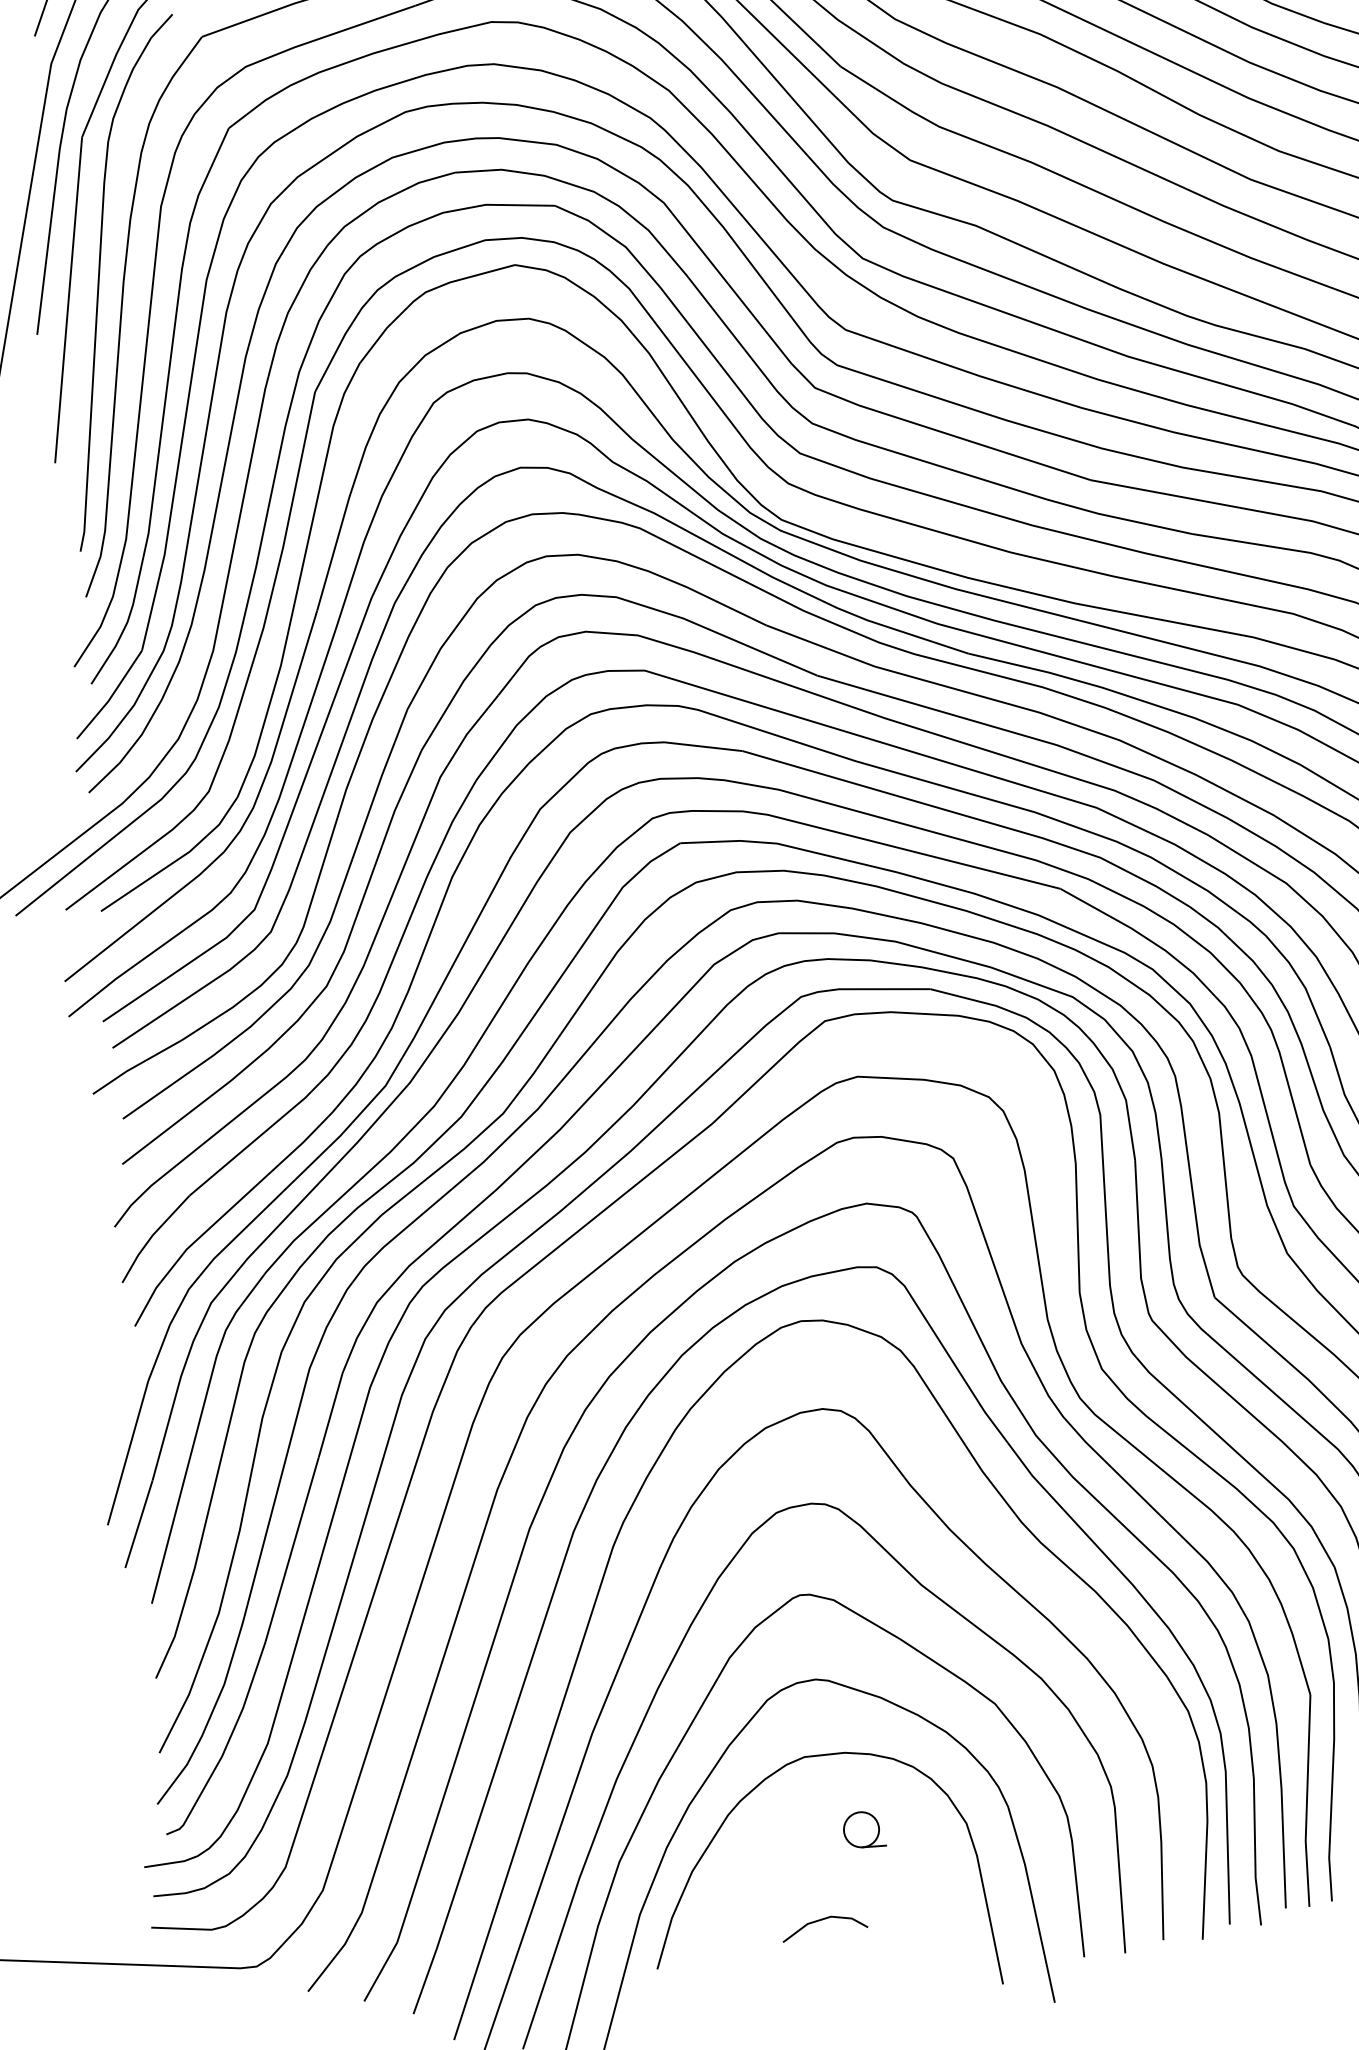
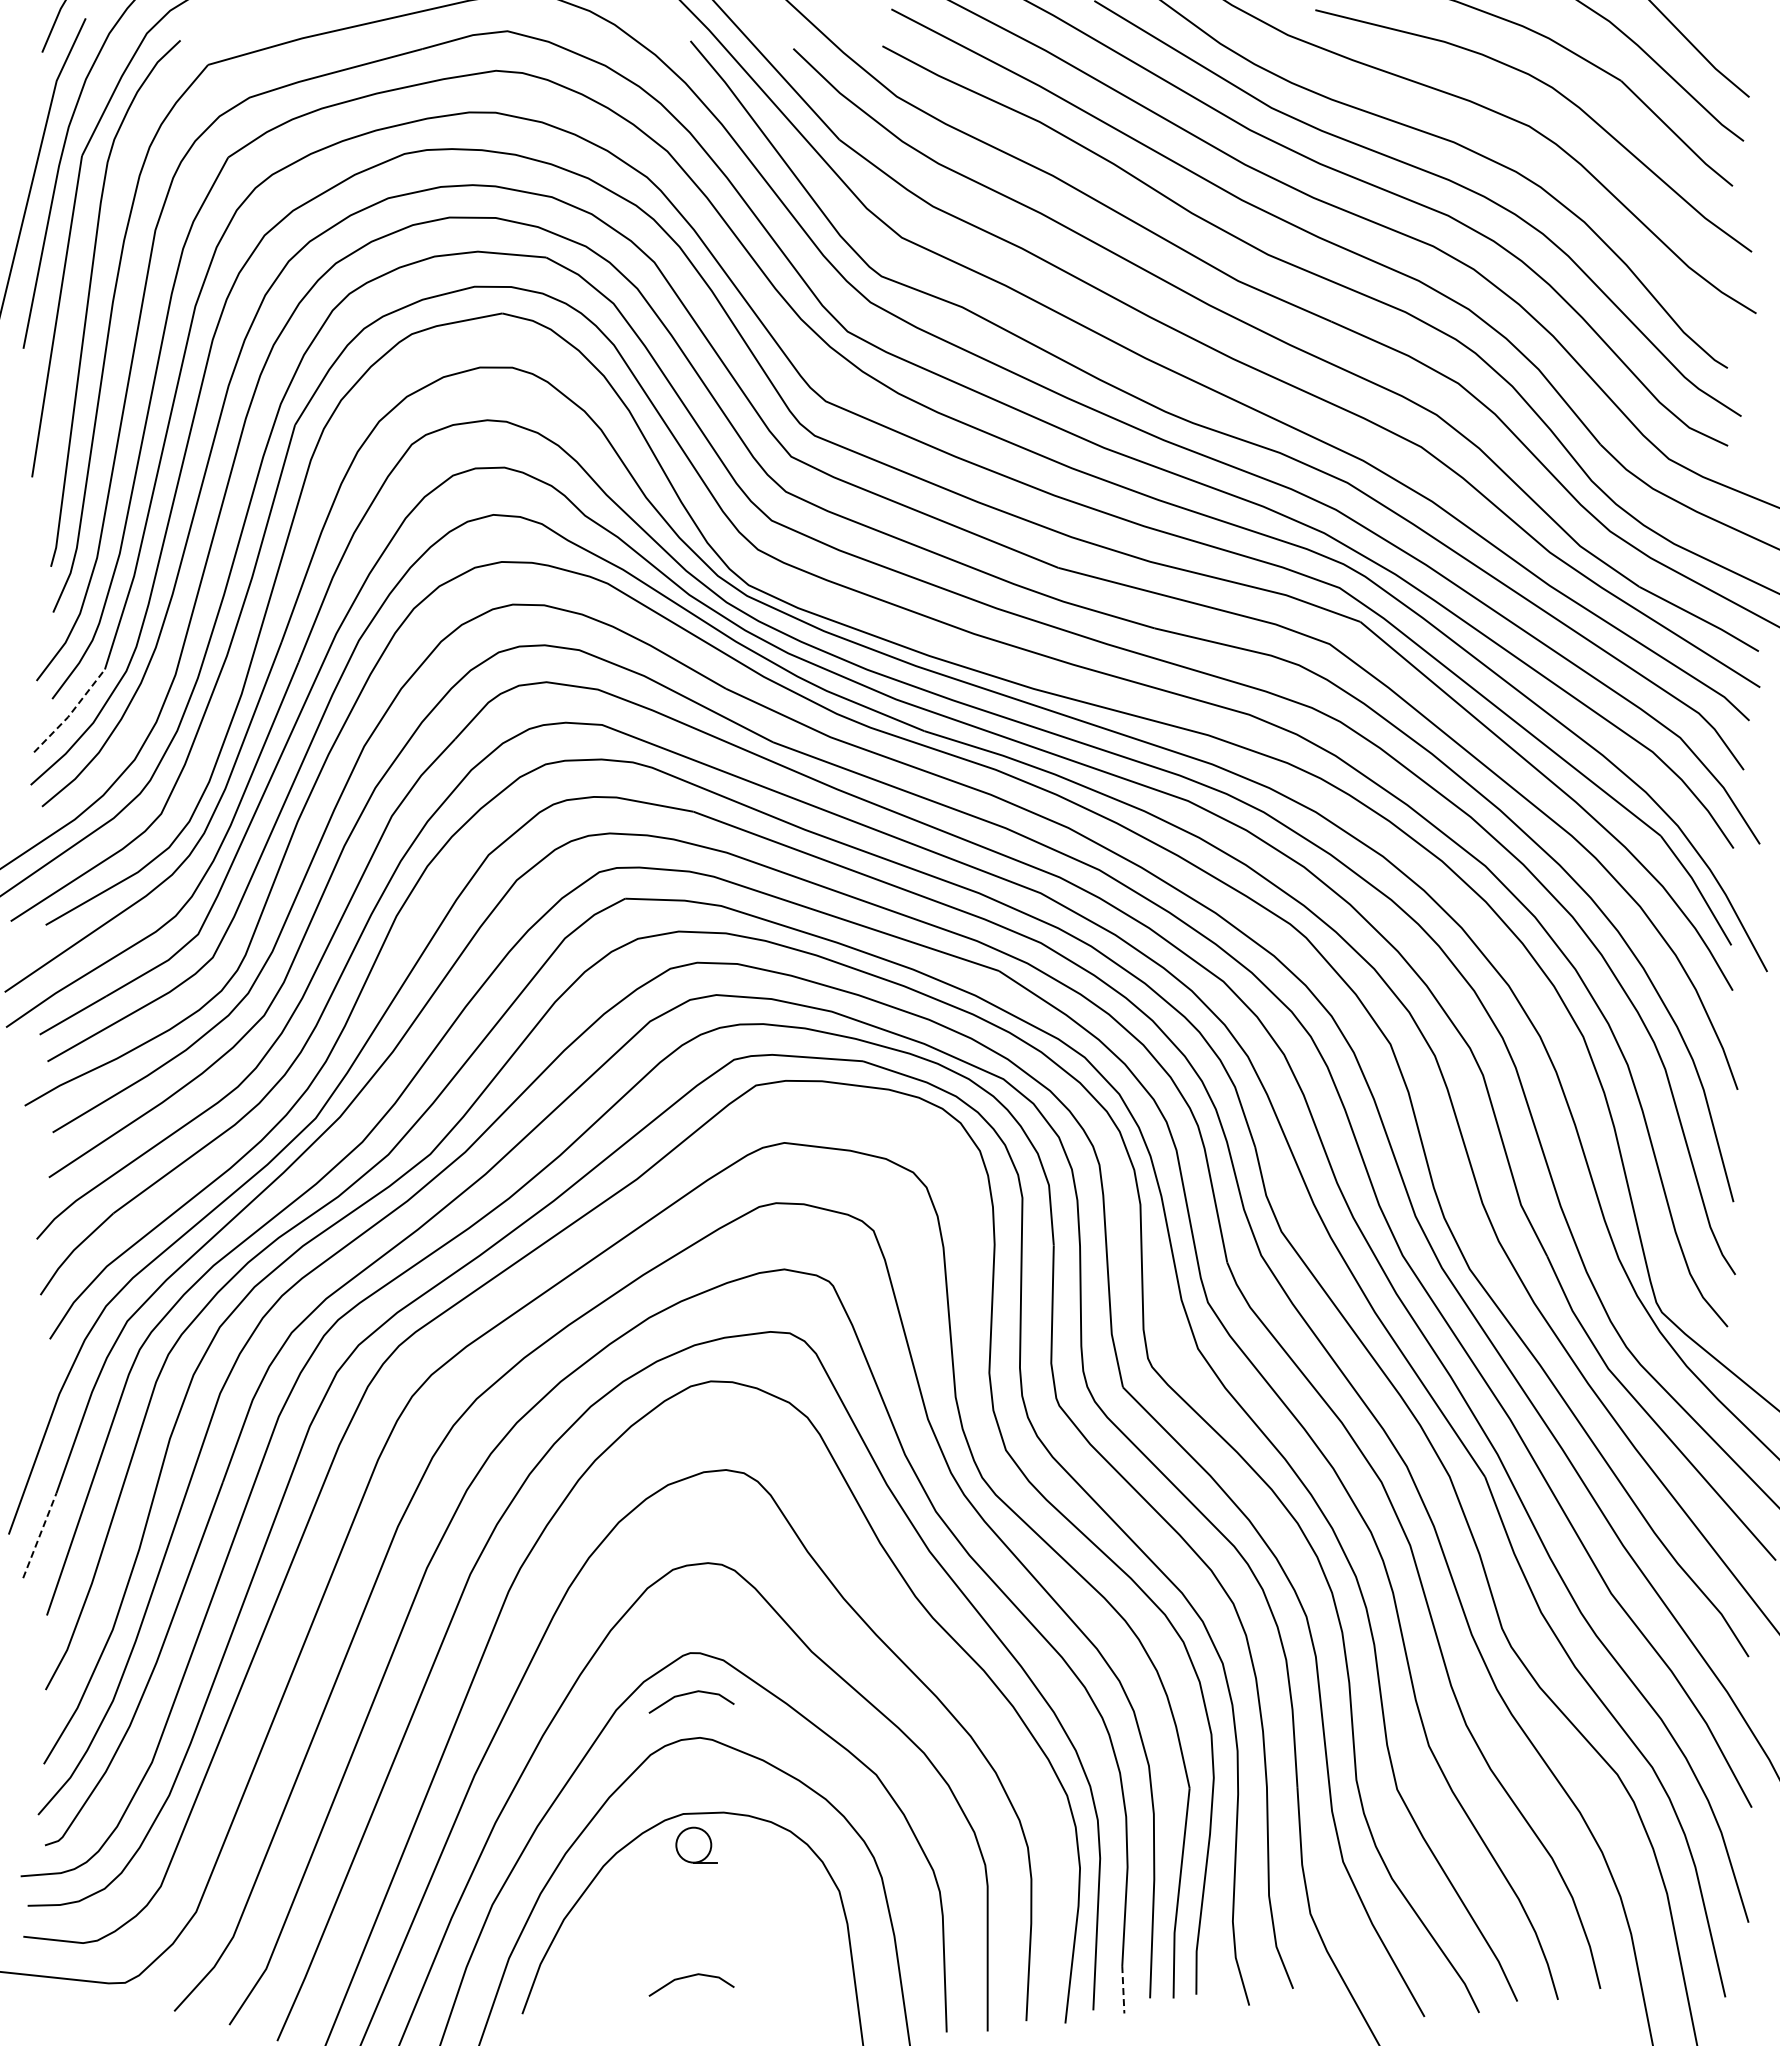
line: (111, 696) -> (71, 712), solid -> dashed
line: (138, 1524) -> (39, 1535), solid -> dashed
line: (802, 1636) -> (689, 1694), added
part: (864, 1828) -> (696, 1844), moved
line: (1258, 1901) -> (1123, 1989), solid -> dashed

